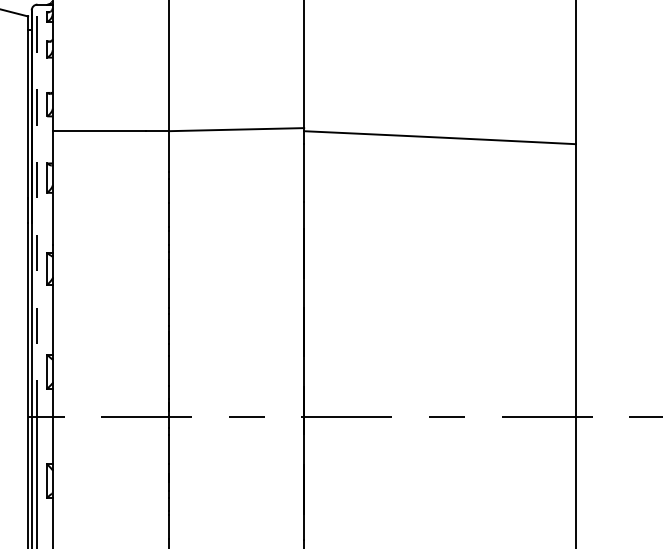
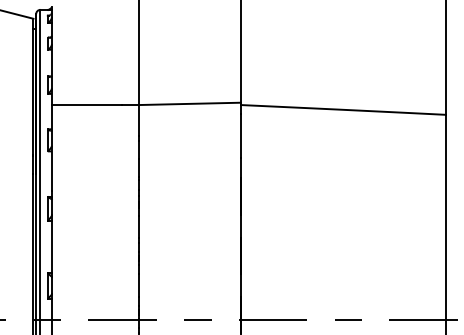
line: (37, 210) -> (40, 164), dashed -> solid

